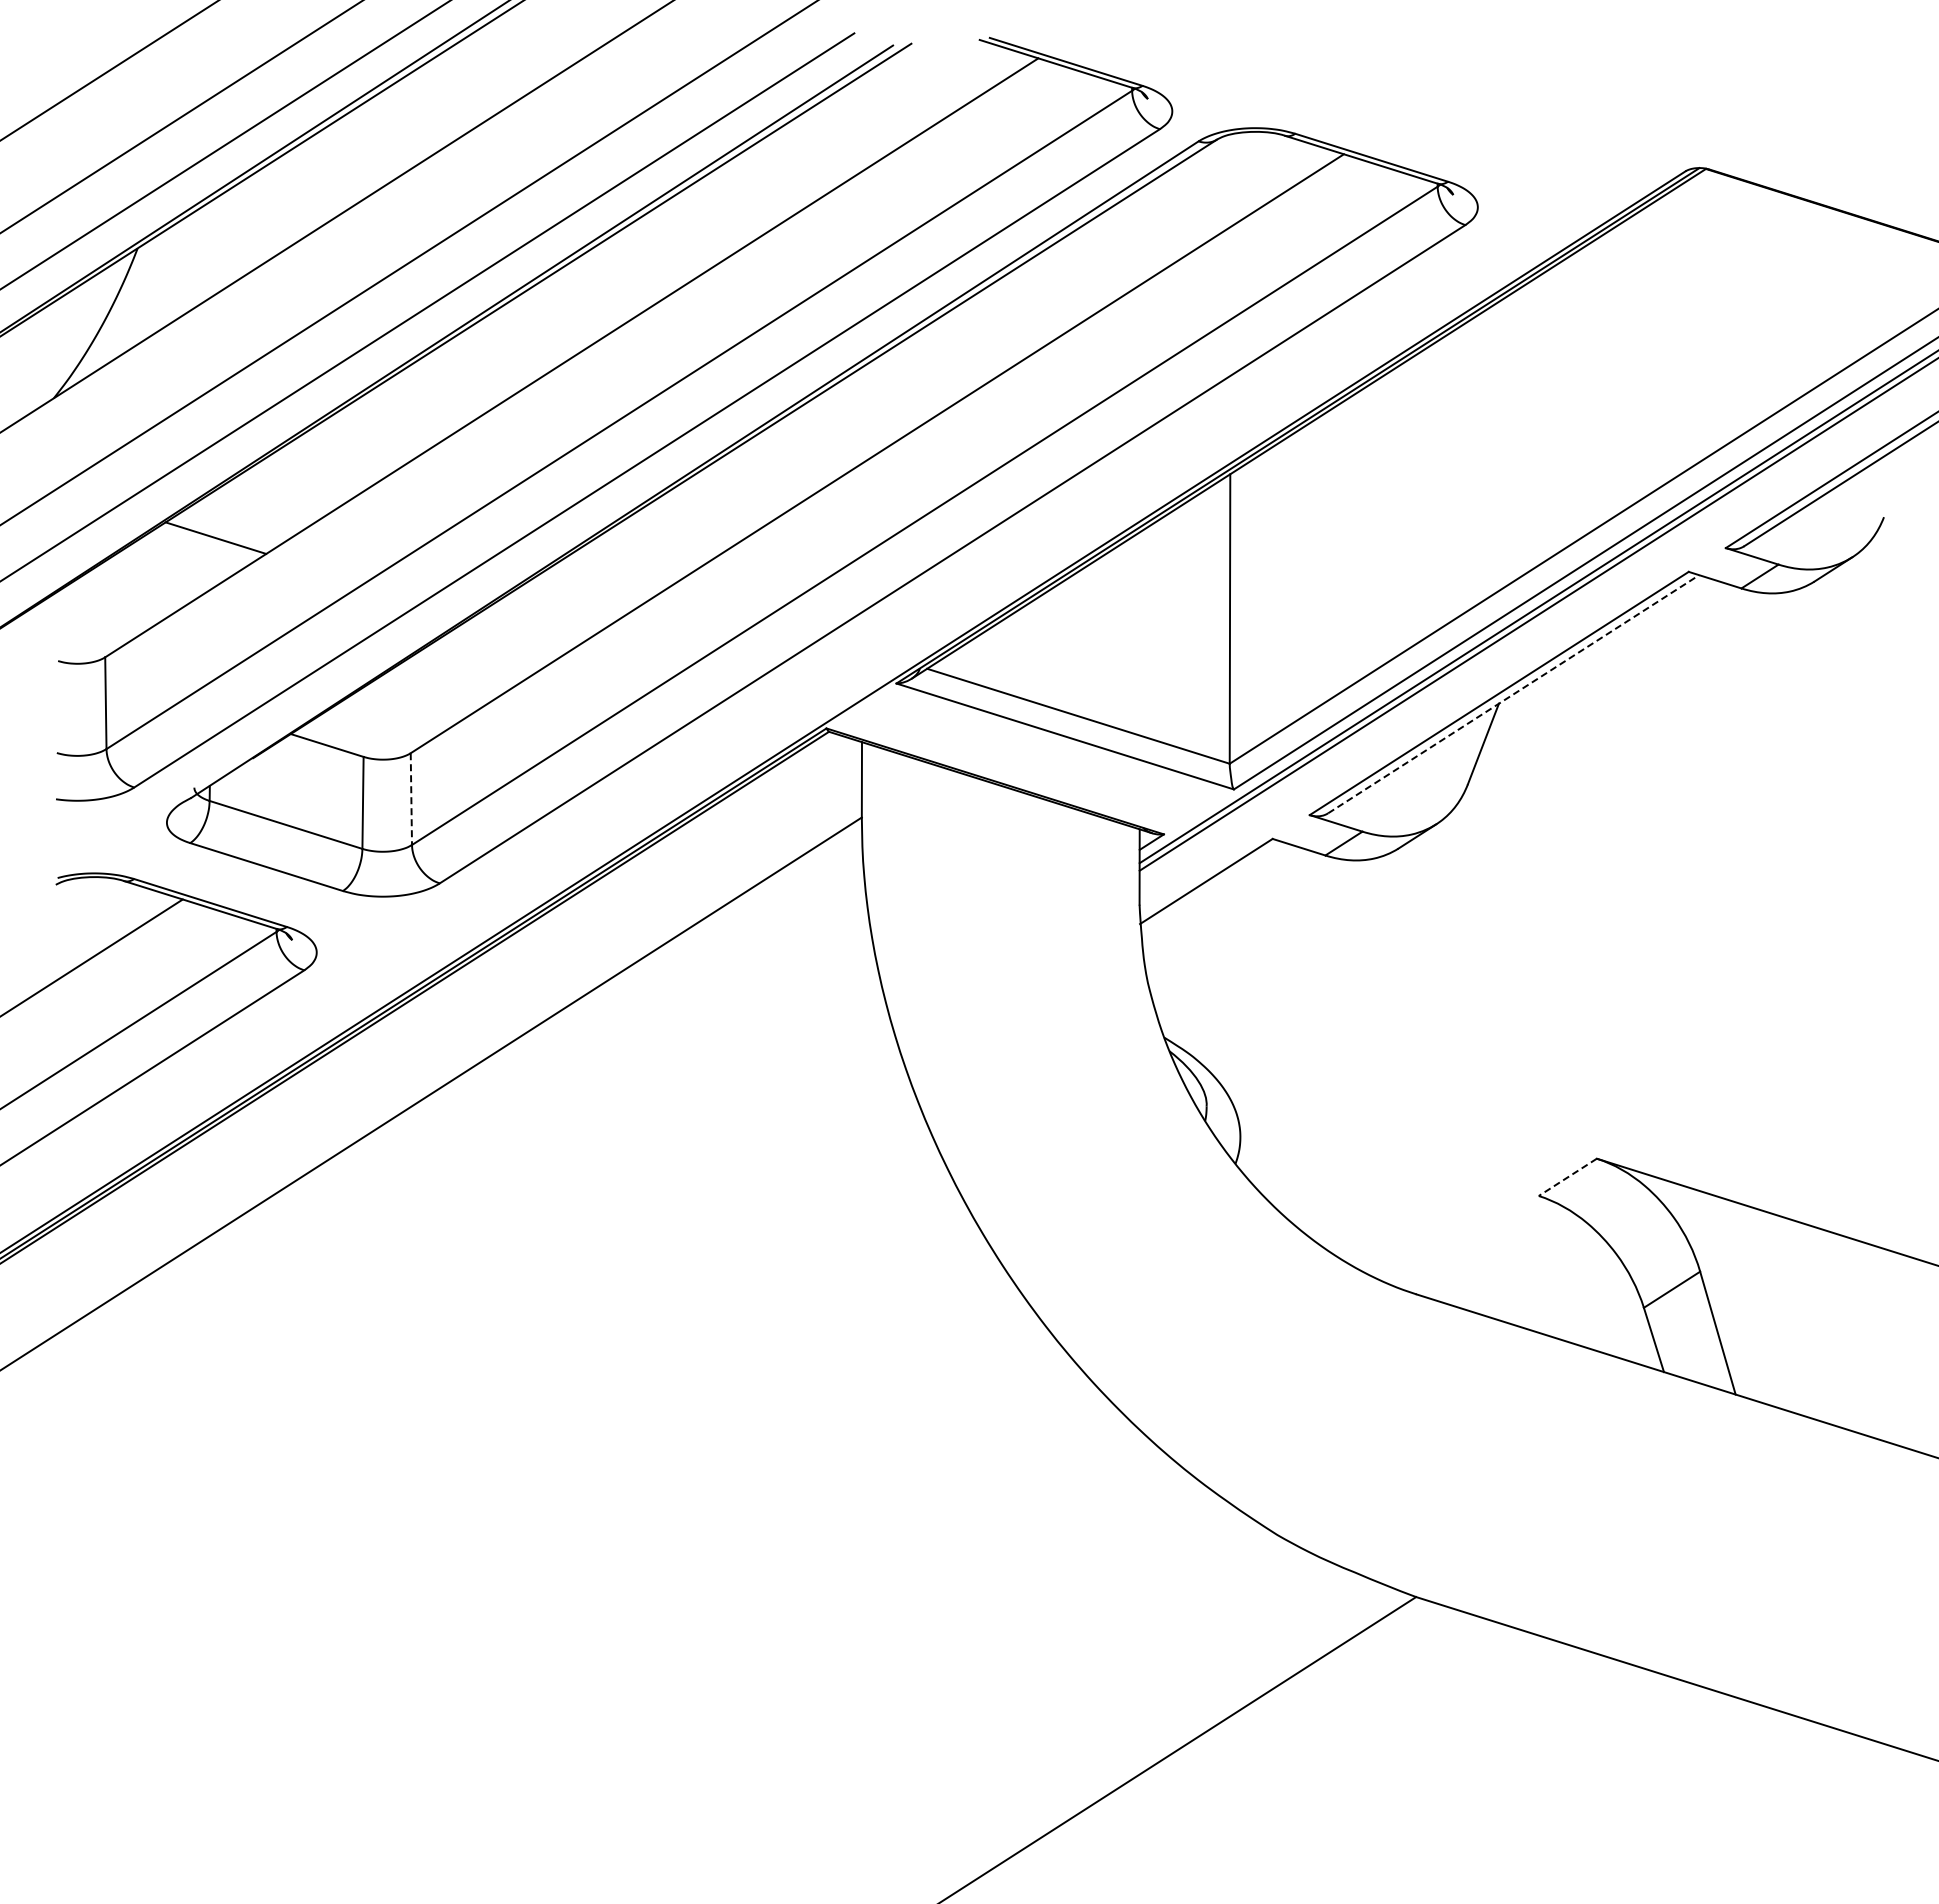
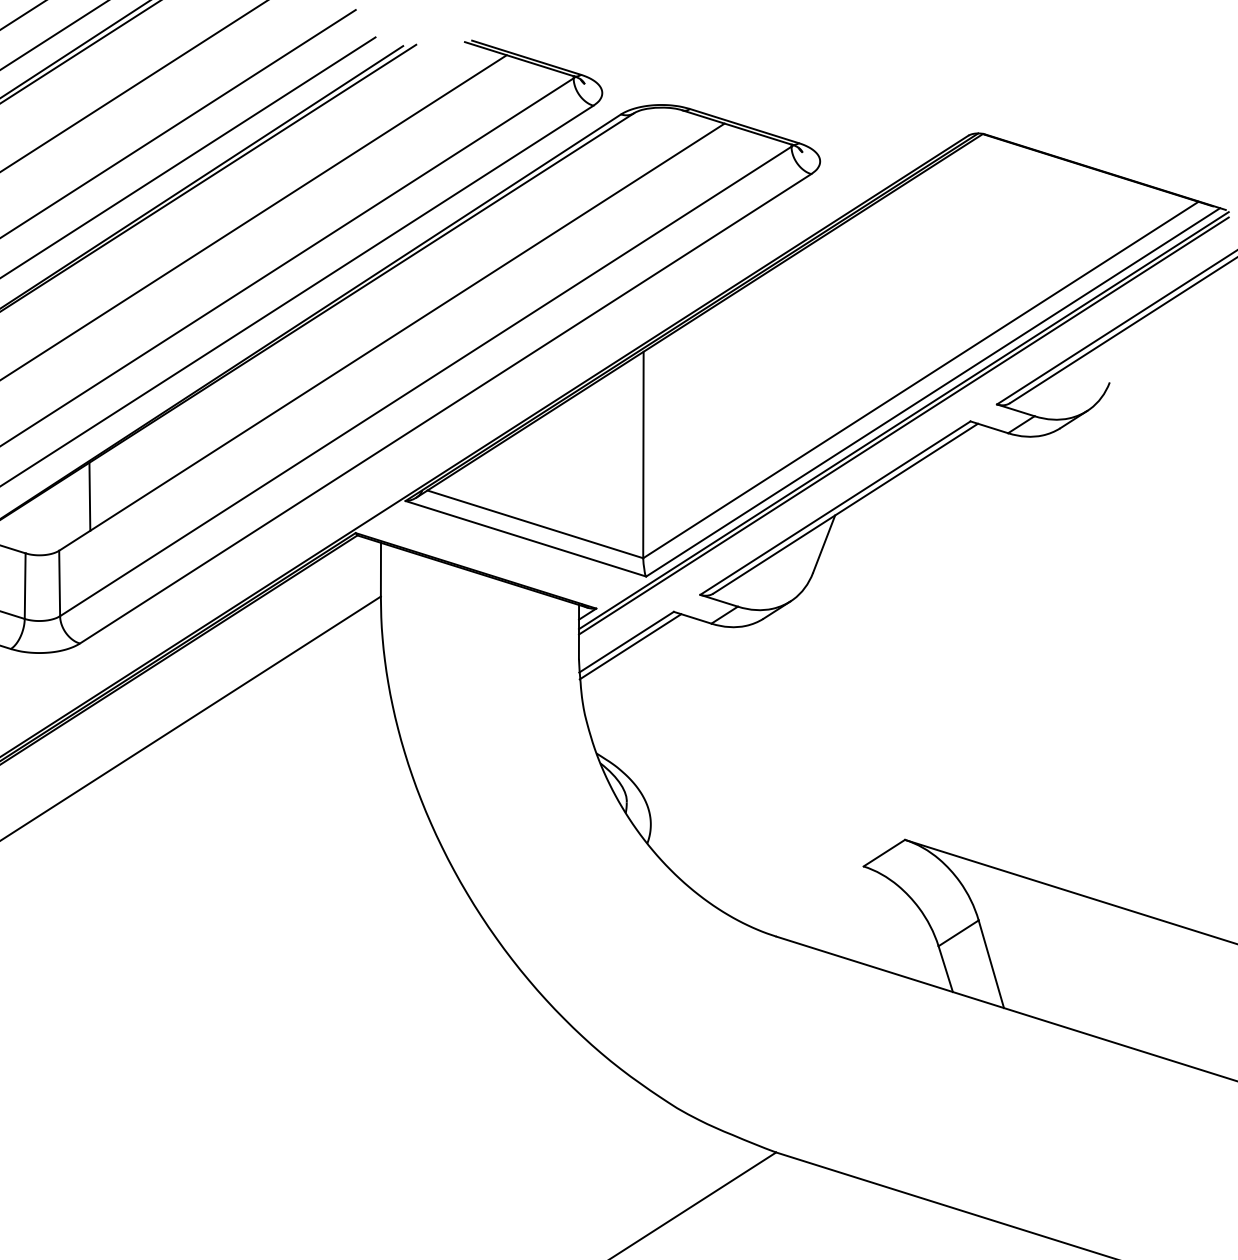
line: (453, 677) -> (89, 496), added
line: (1514, 693) -> (846, 508), dashed -> solid
line: (411, 799) -> (59, 583), dashed -> solid
line: (1211, 887) -> (630, 646), added
line: (1567, 1177) -> (884, 853), dashed -> solid

